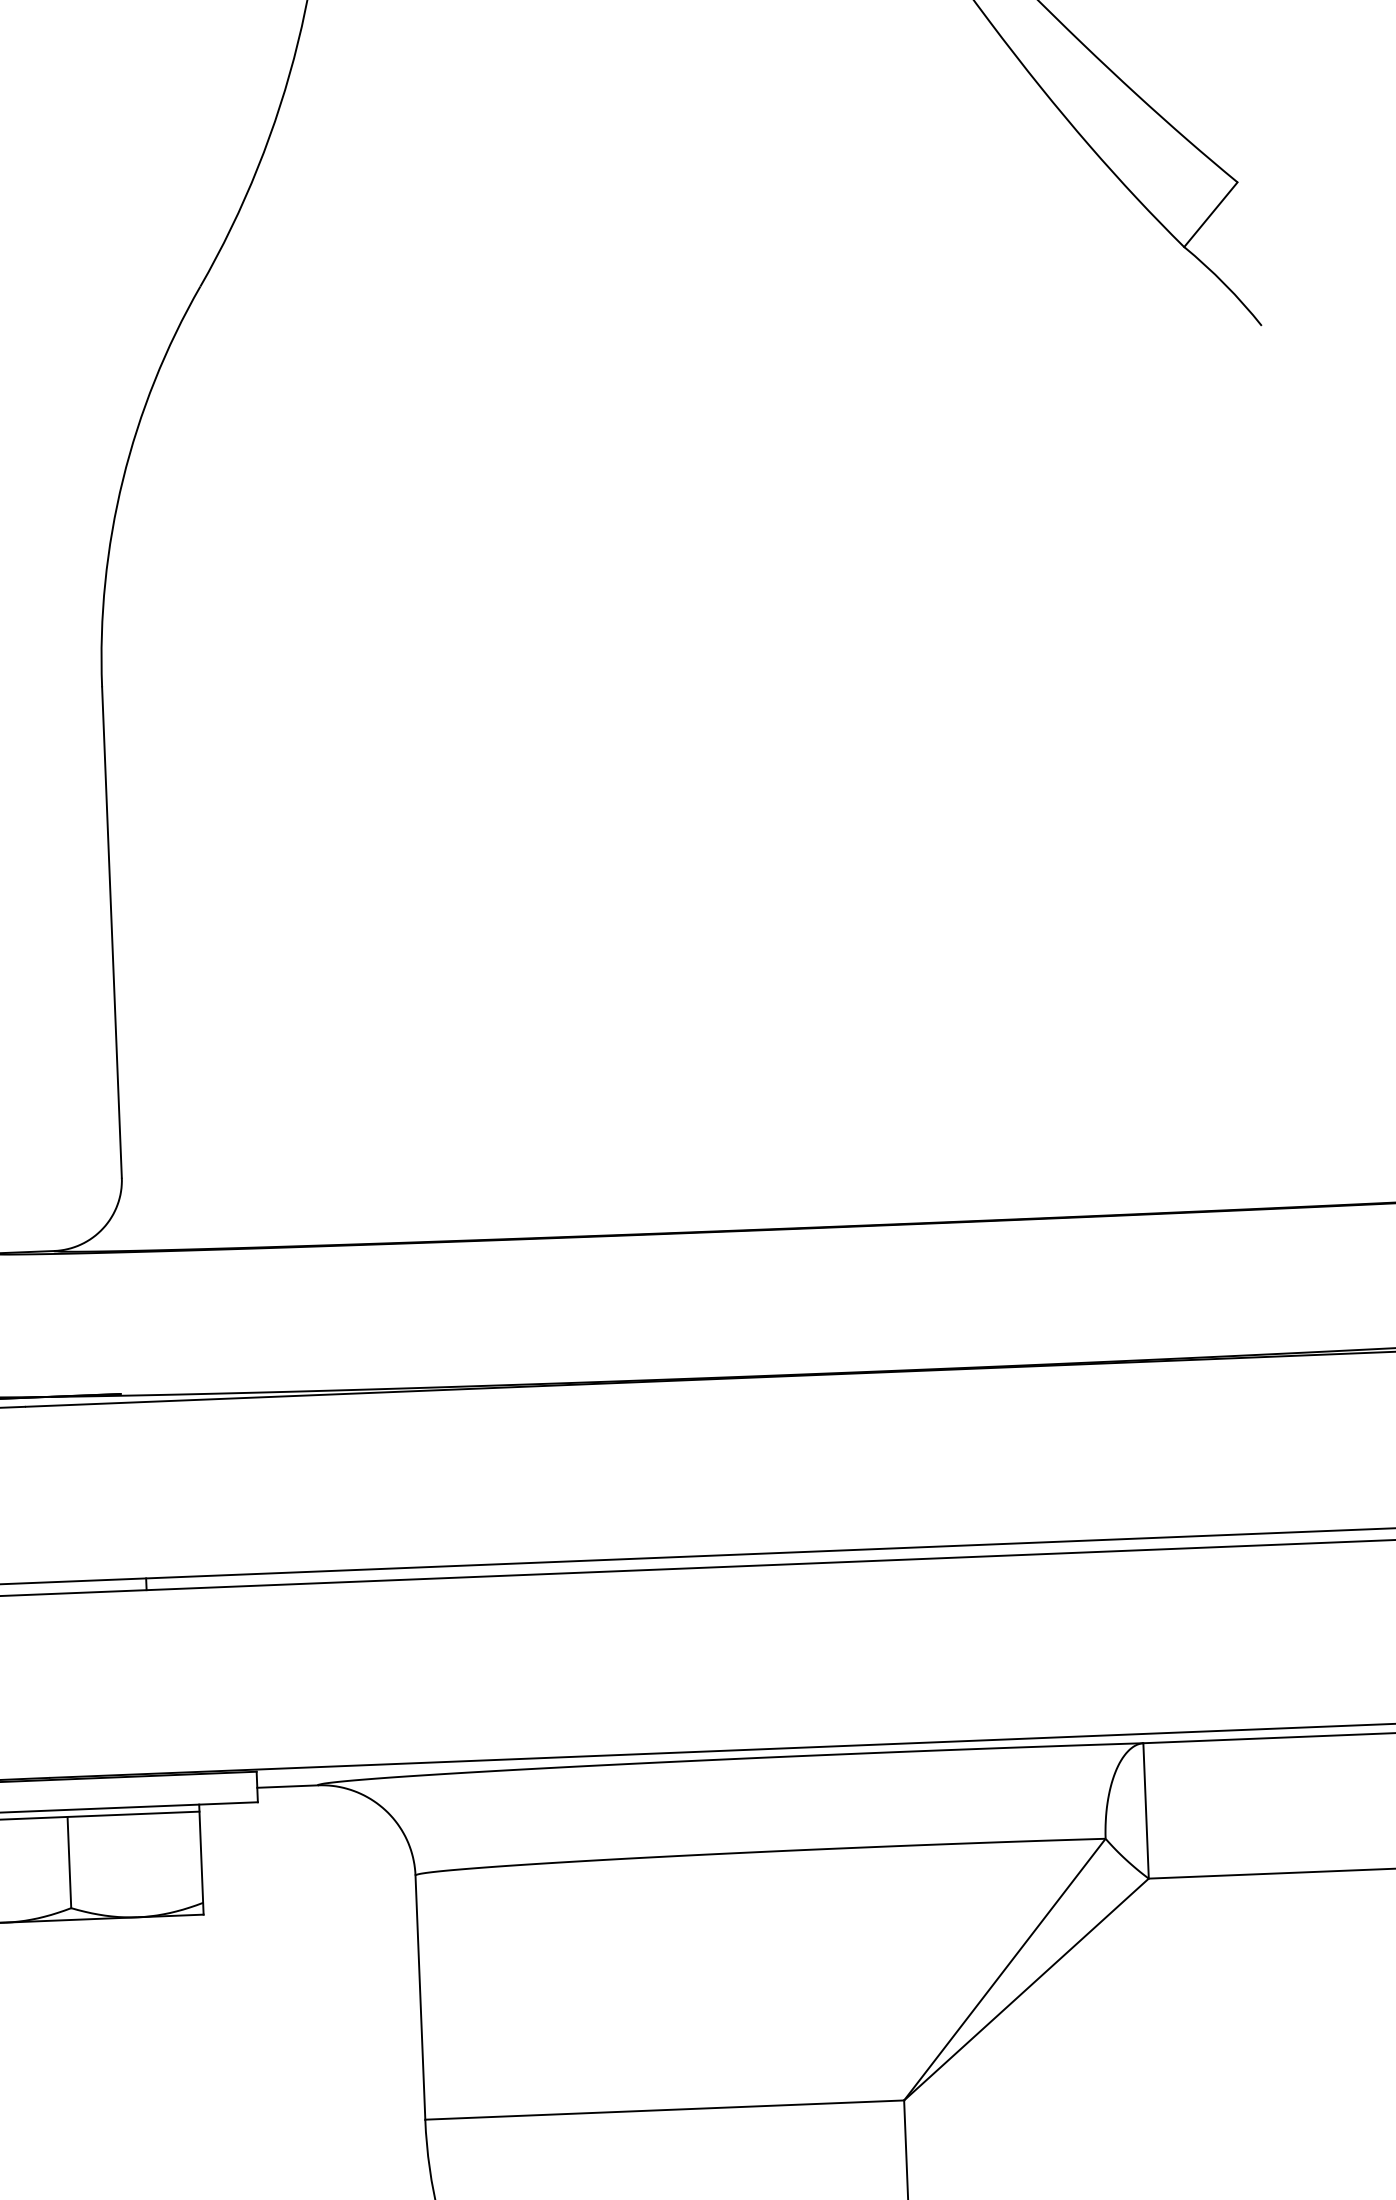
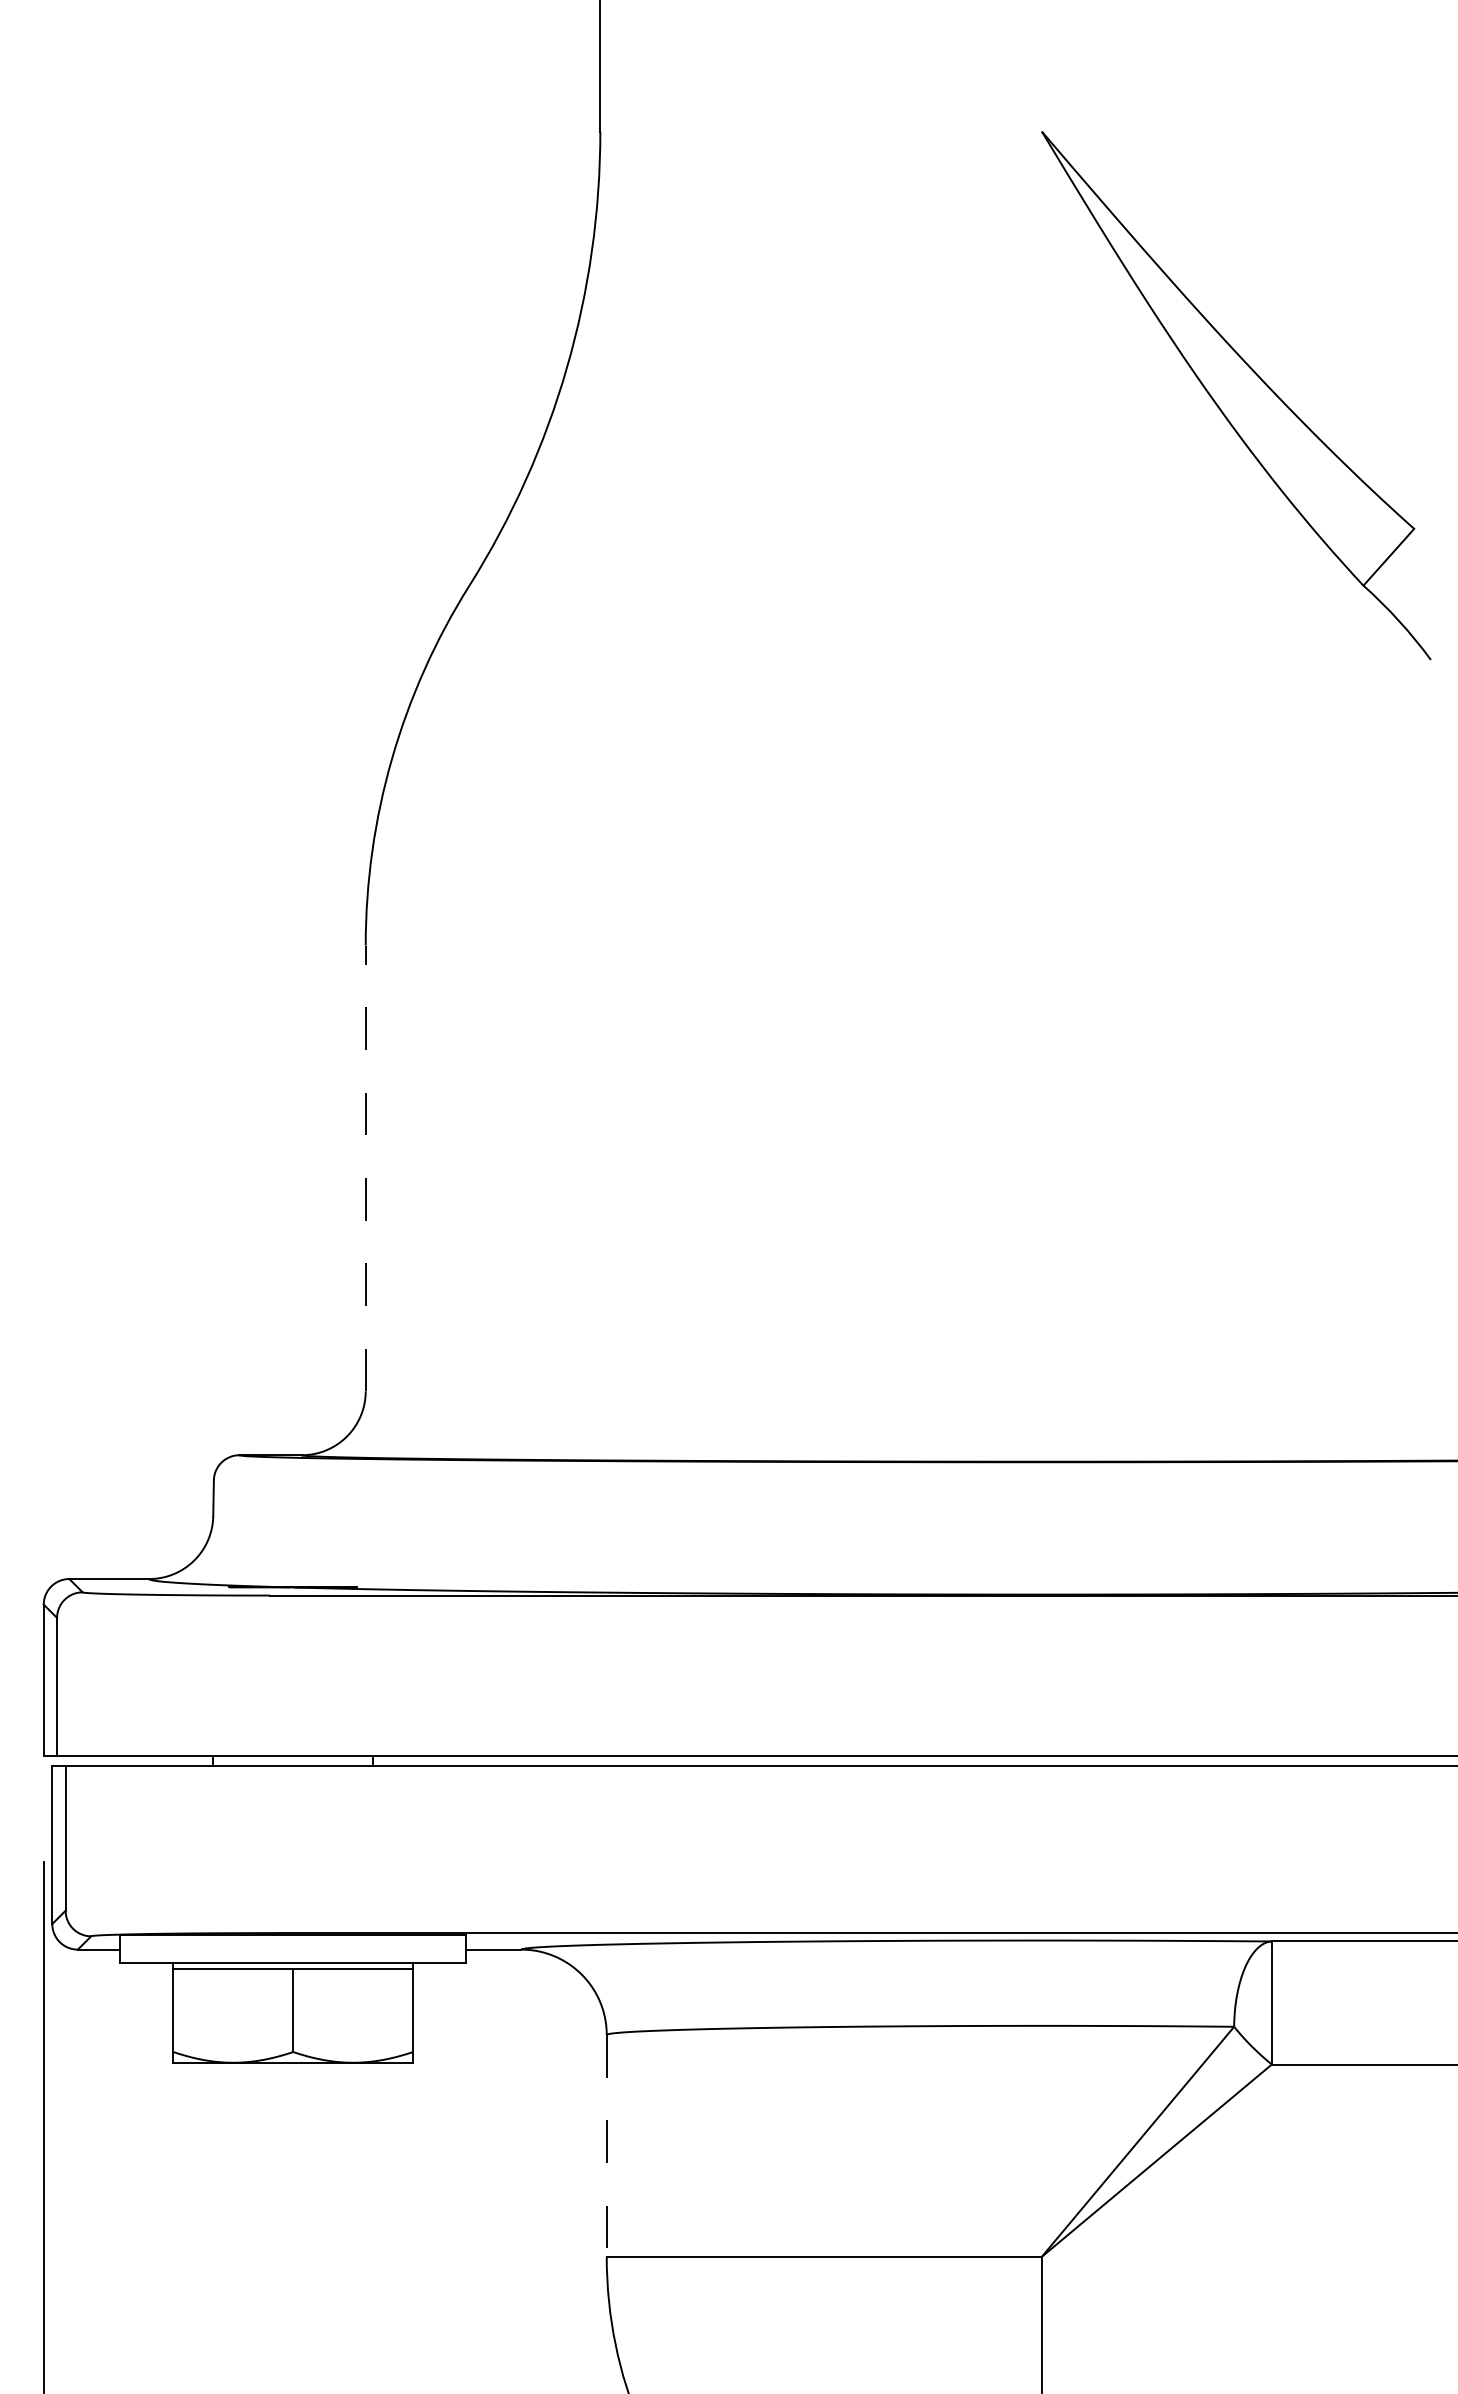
line: (111, 932) -> (365, 1168), solid -> dashed
line: (420, 1997) -> (606, 2145), solid -> dashed

